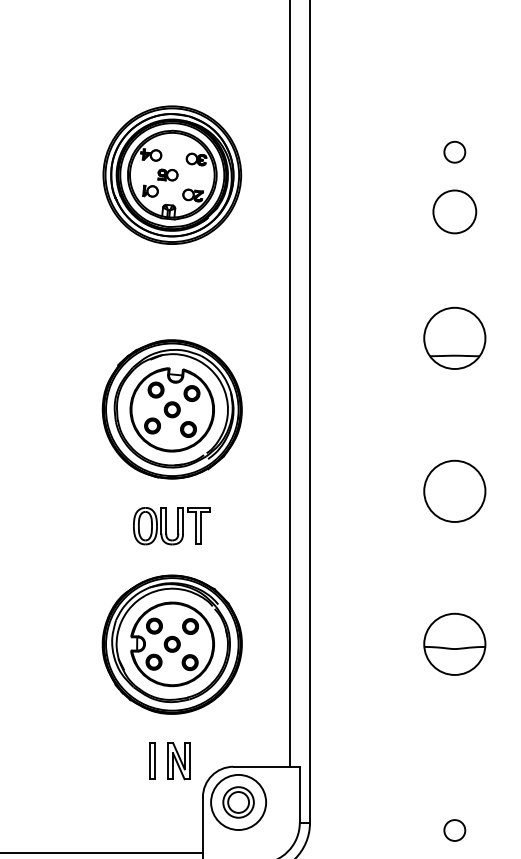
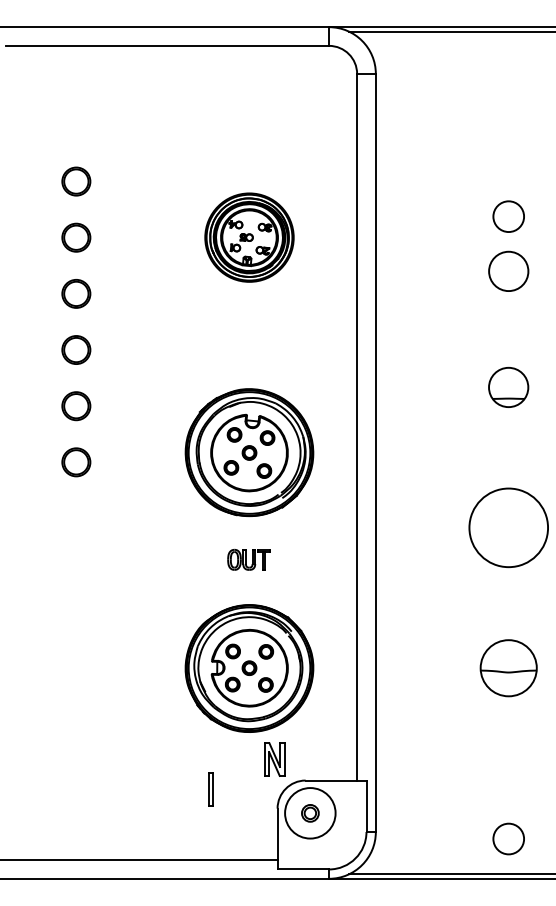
circle: (454, 152) -> (508, 216), size x1.6
part: (172, 174) -> (249, 237), size x0.7
part: (454, 338) -> (508, 387), size x0.7
circle: (454, 490) -> (508, 527), size x1.4
part: (171, 525) -> (248, 559), size x0.6
part: (151, 761) -> (210, 789), moved
part: (178, 761) -> (274, 759), moved
part: (238, 802) -> (310, 813), size x0.6
circle: (454, 829) -> (508, 838), size x1.6

